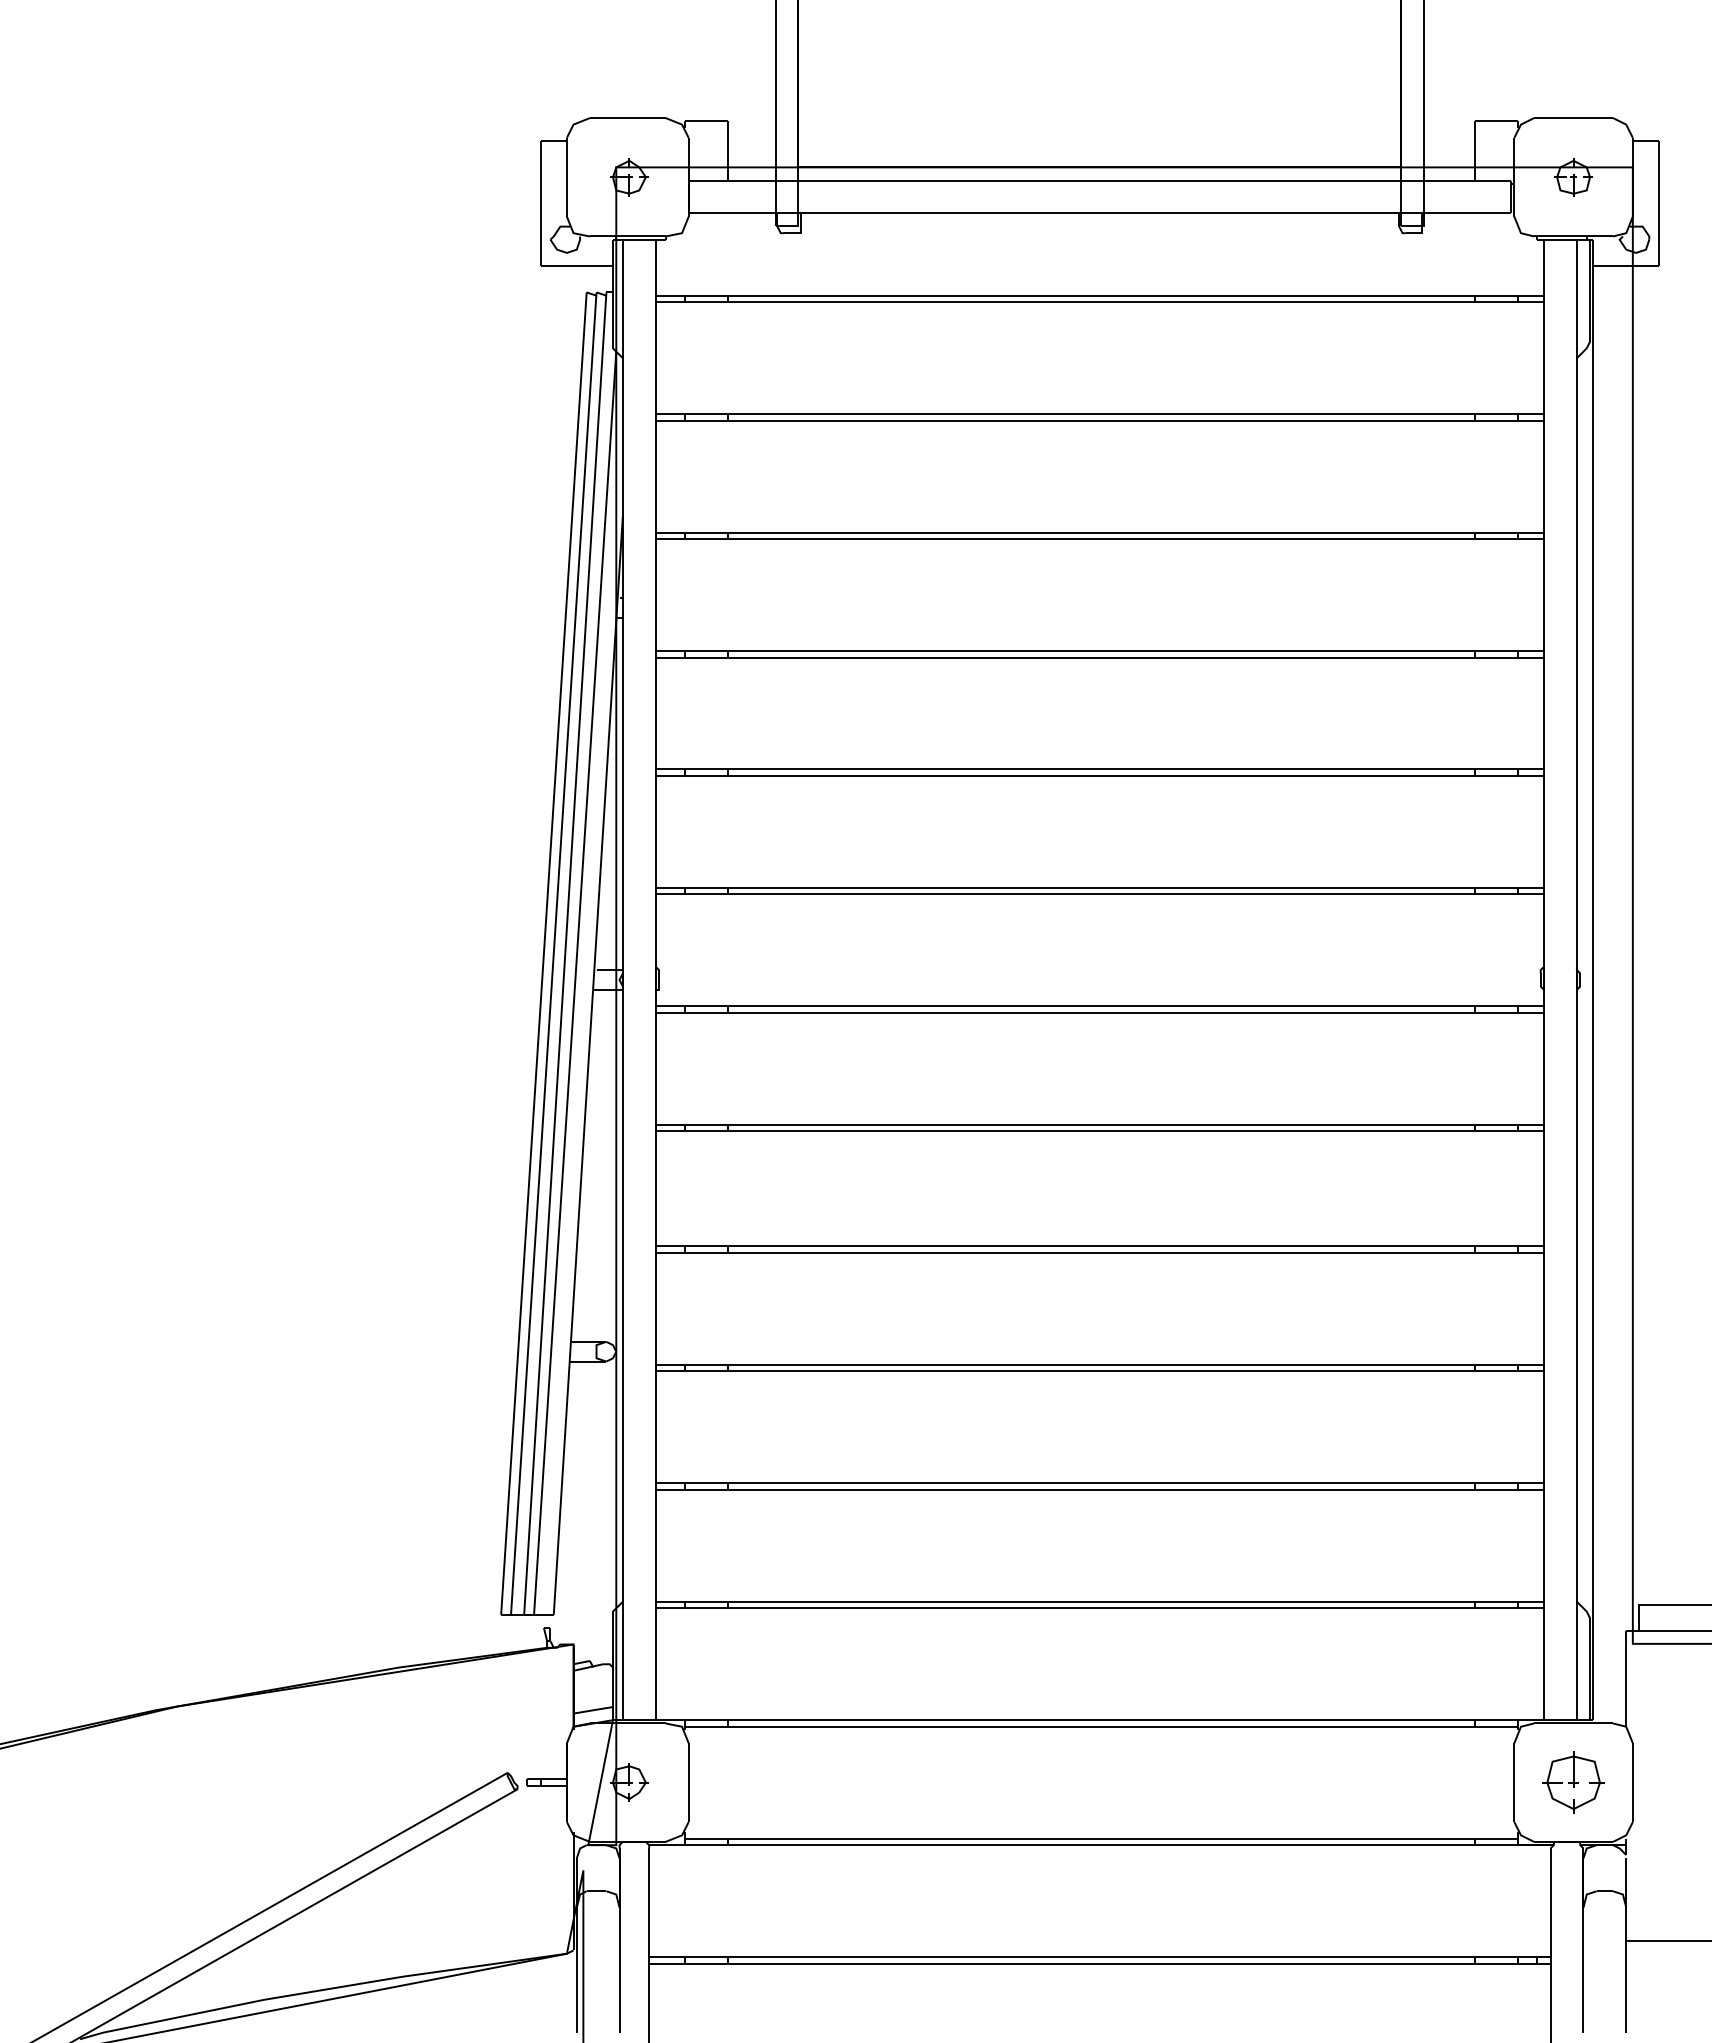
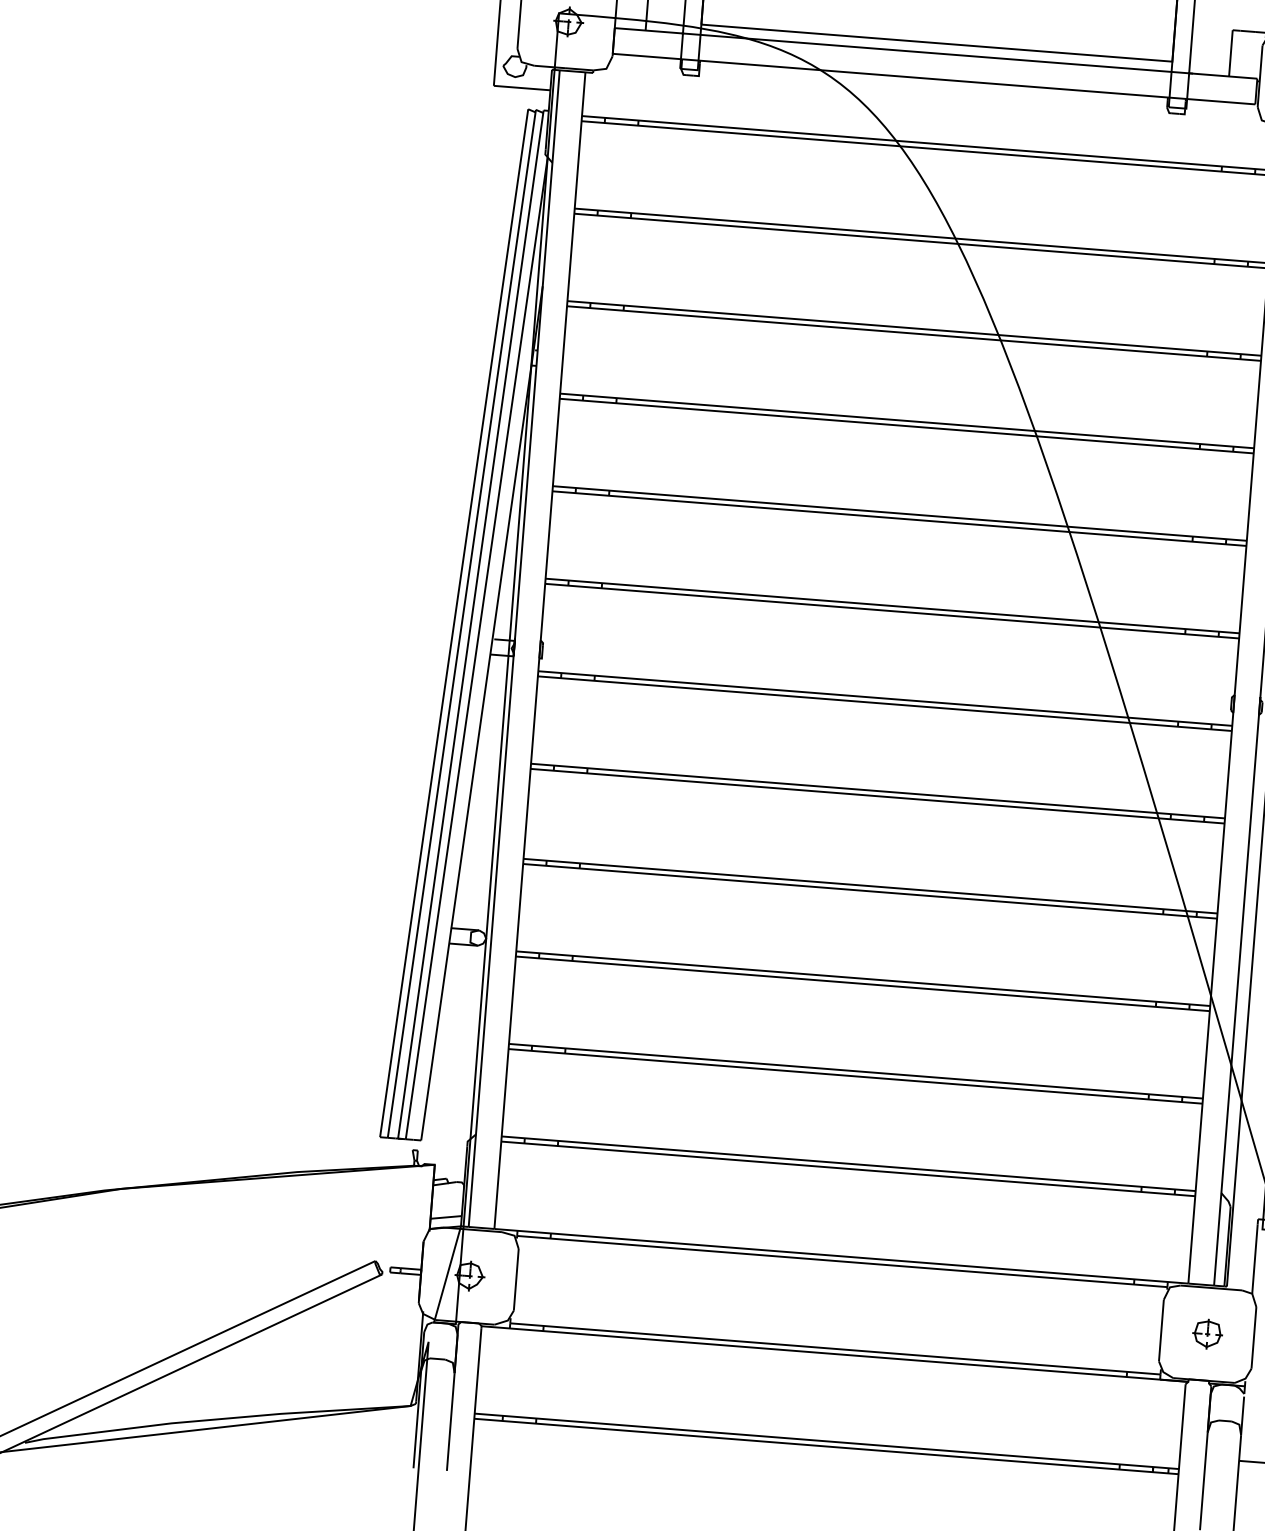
part: (1573, 1782) -> (1207, 1334), size x0.62

